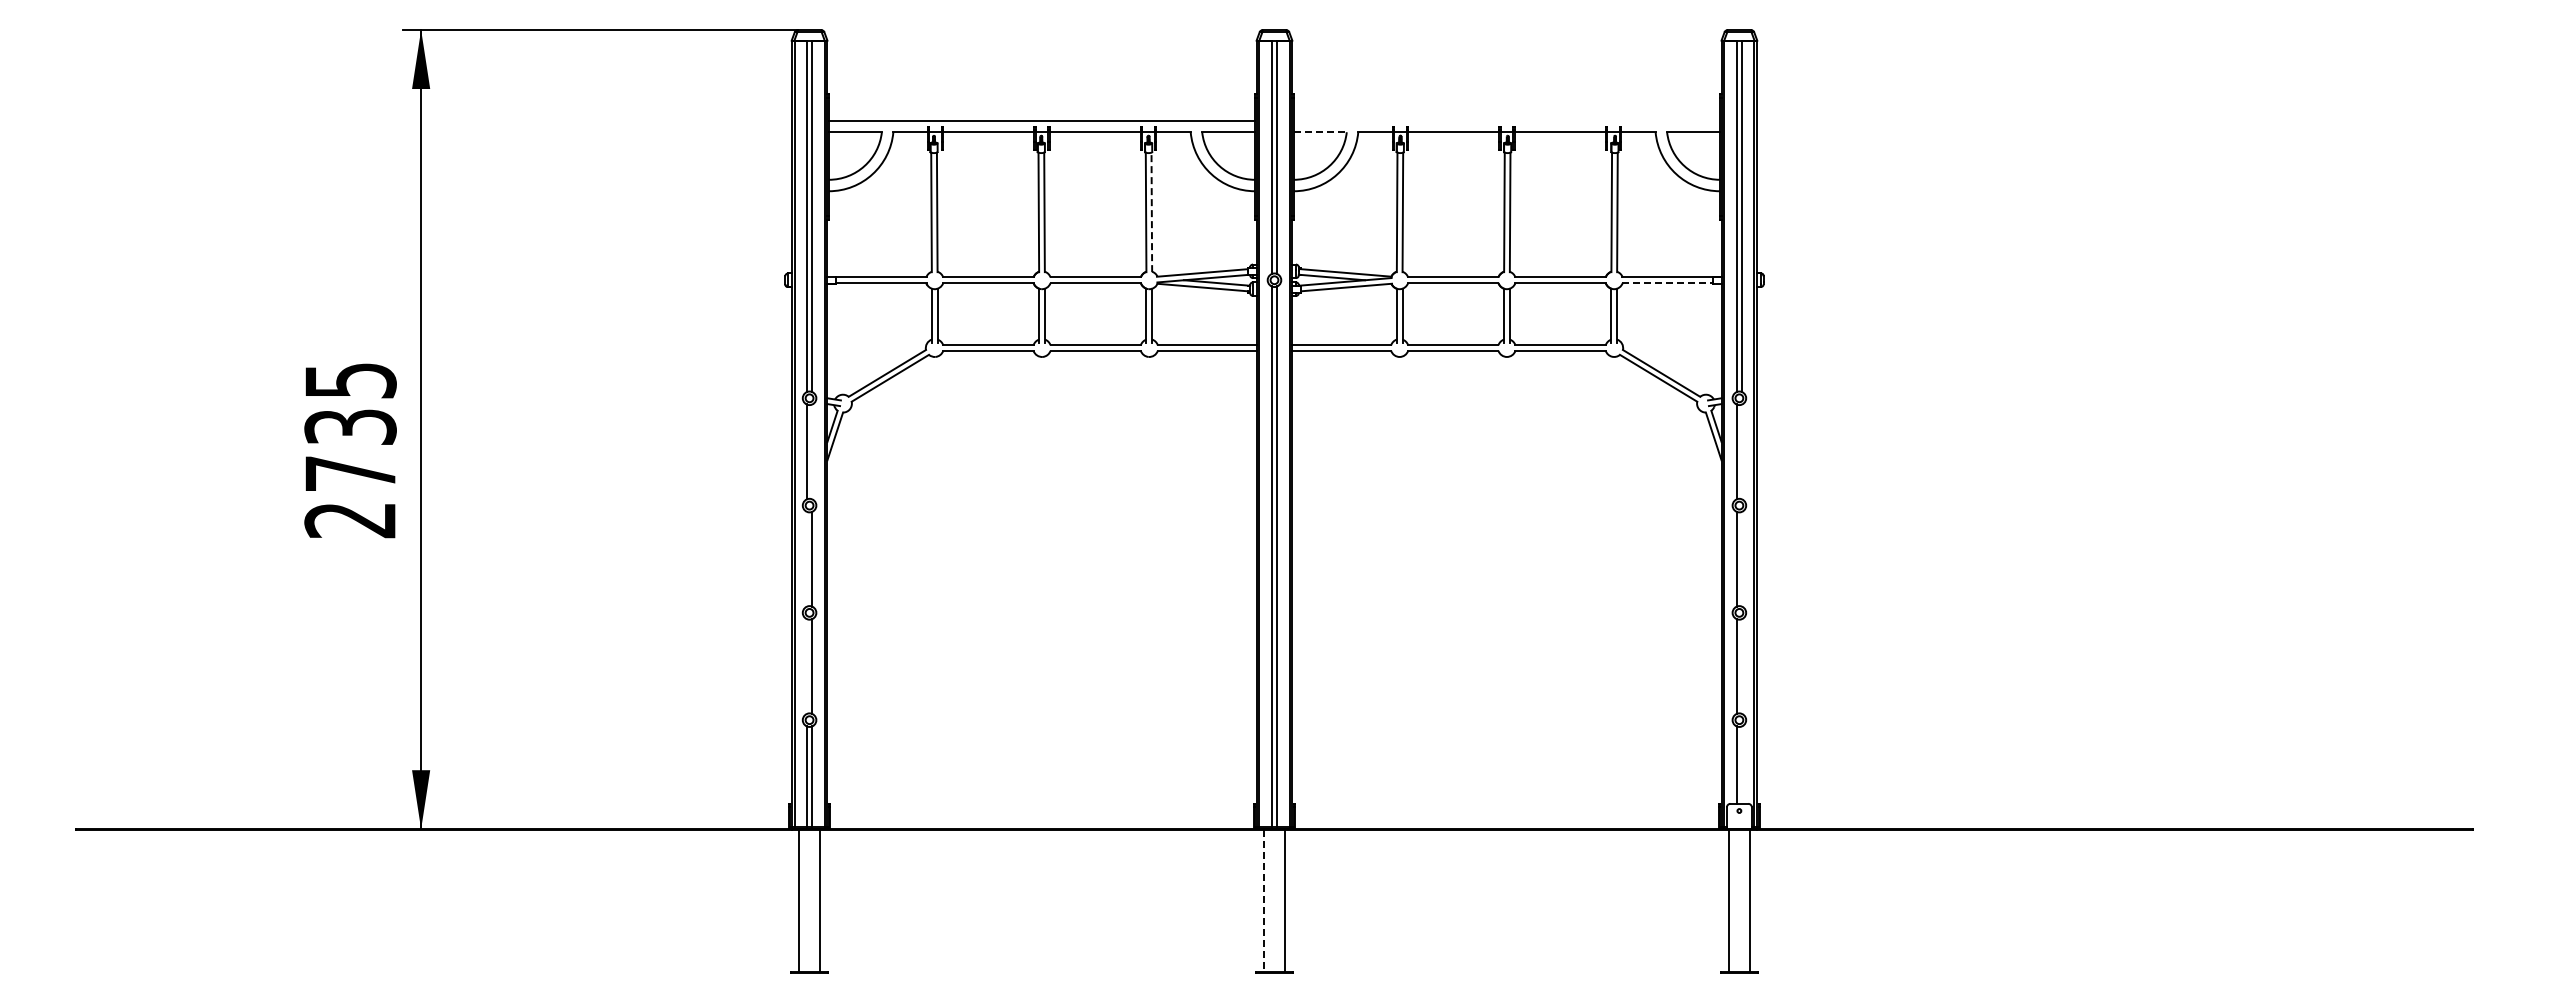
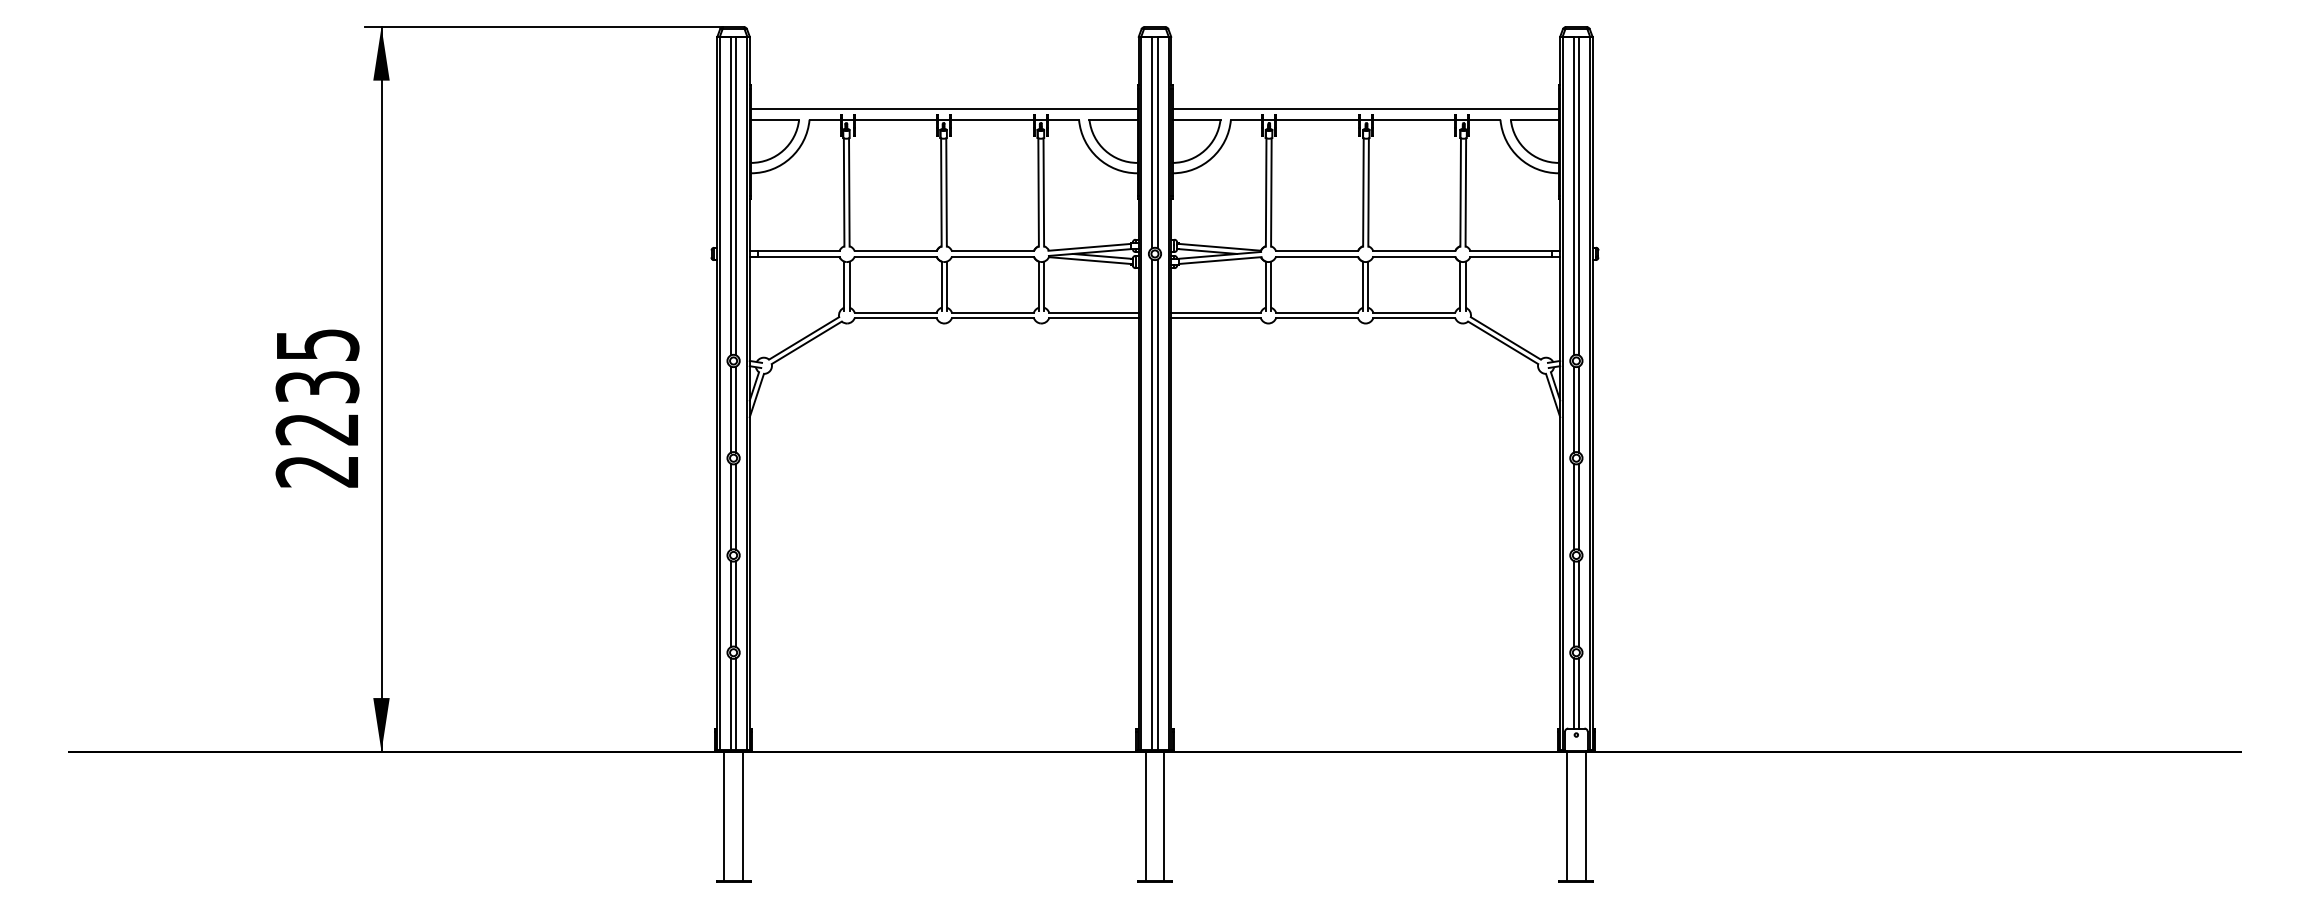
line: (1506, 120) -> (1365, 109), added
line: (1320, 132) -> (1196, 120), dashed -> solid
line: (1151, 212) -> (1043, 192), dashed -> solid
line: (1667, 283) -> (1511, 256), dashed -> solid
line: (812, 451) -> (736, 409), added
line: (1742, 451) -> (1579, 409), added
text: (349, 473) -> (316, 429), 2735 -> 2235
line: (806, 558) -> (730, 506), added
line: (1742, 558) -> (1579, 506), added
line: (806, 666) -> (730, 604), added
line: (1742, 666) -> (1579, 604), added
line: (1742, 764) -> (1579, 692), added
line: (1264, 901) -> (1145, 817), dashed -> solid

